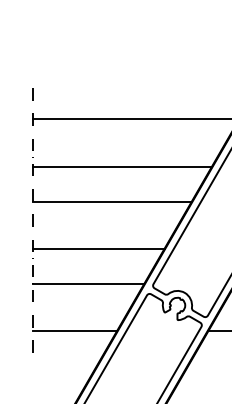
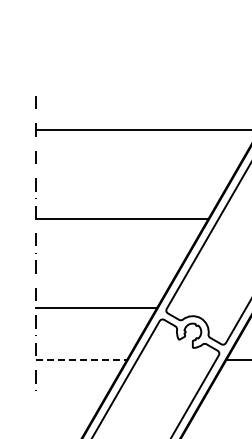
line: (121, 167) -> (132, 181), removed
line: (98, 248) -> (106, 270), removed
line: (75, 330) -> (81, 359), solid -> dashed

